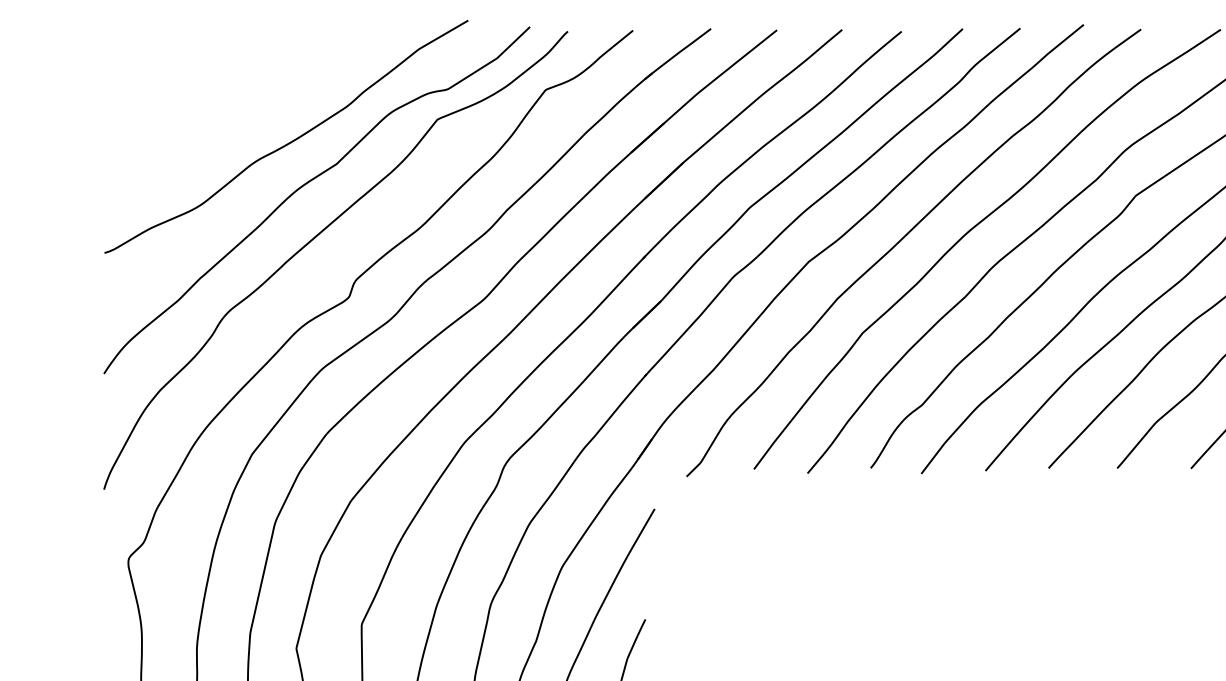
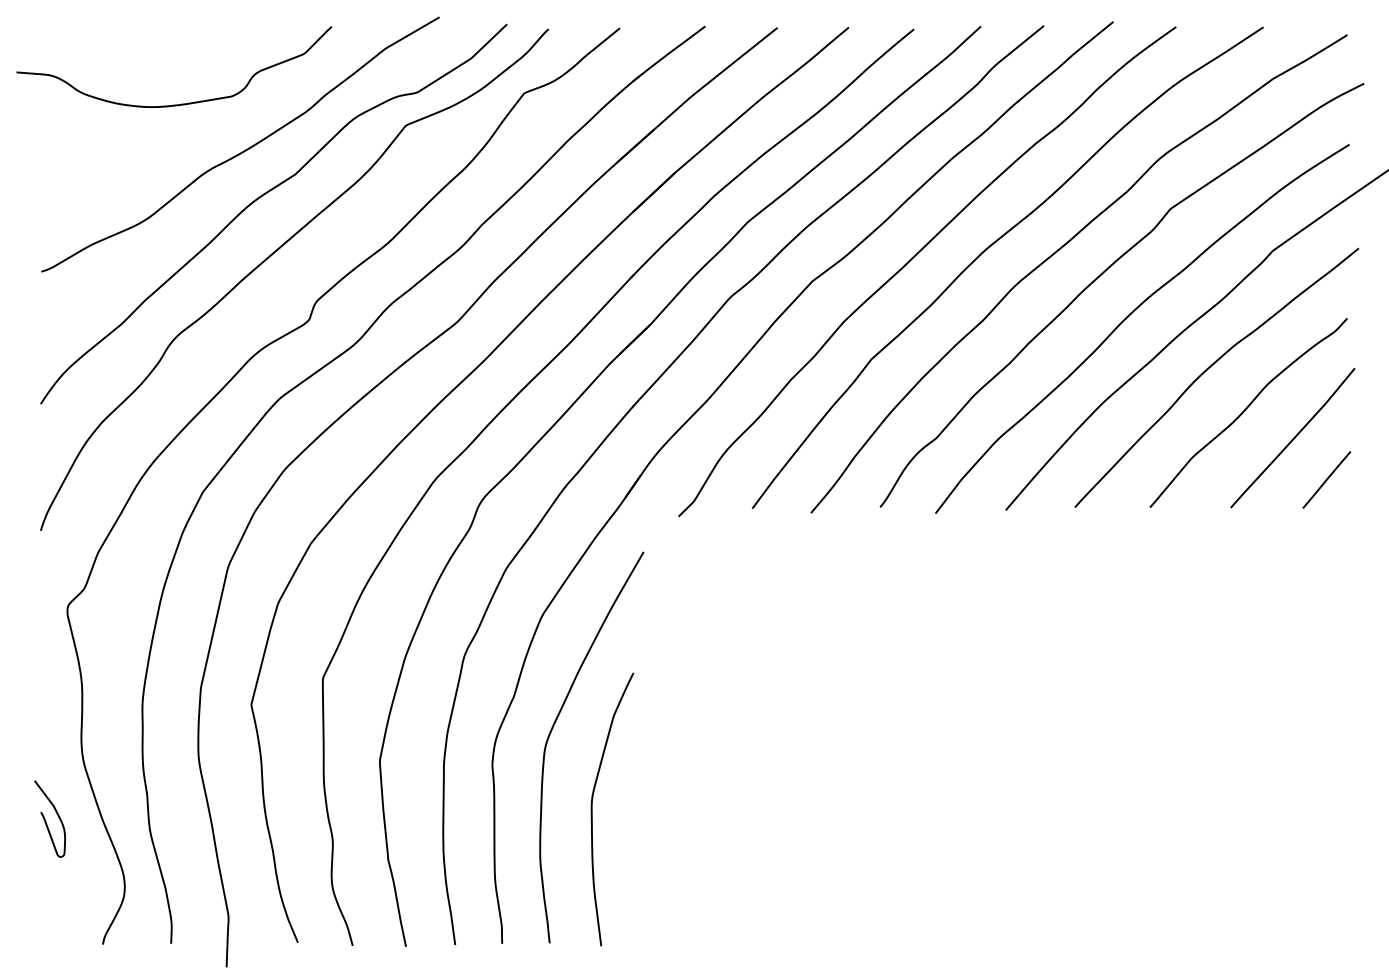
curve: (232, 99) -> (181, 103), added

